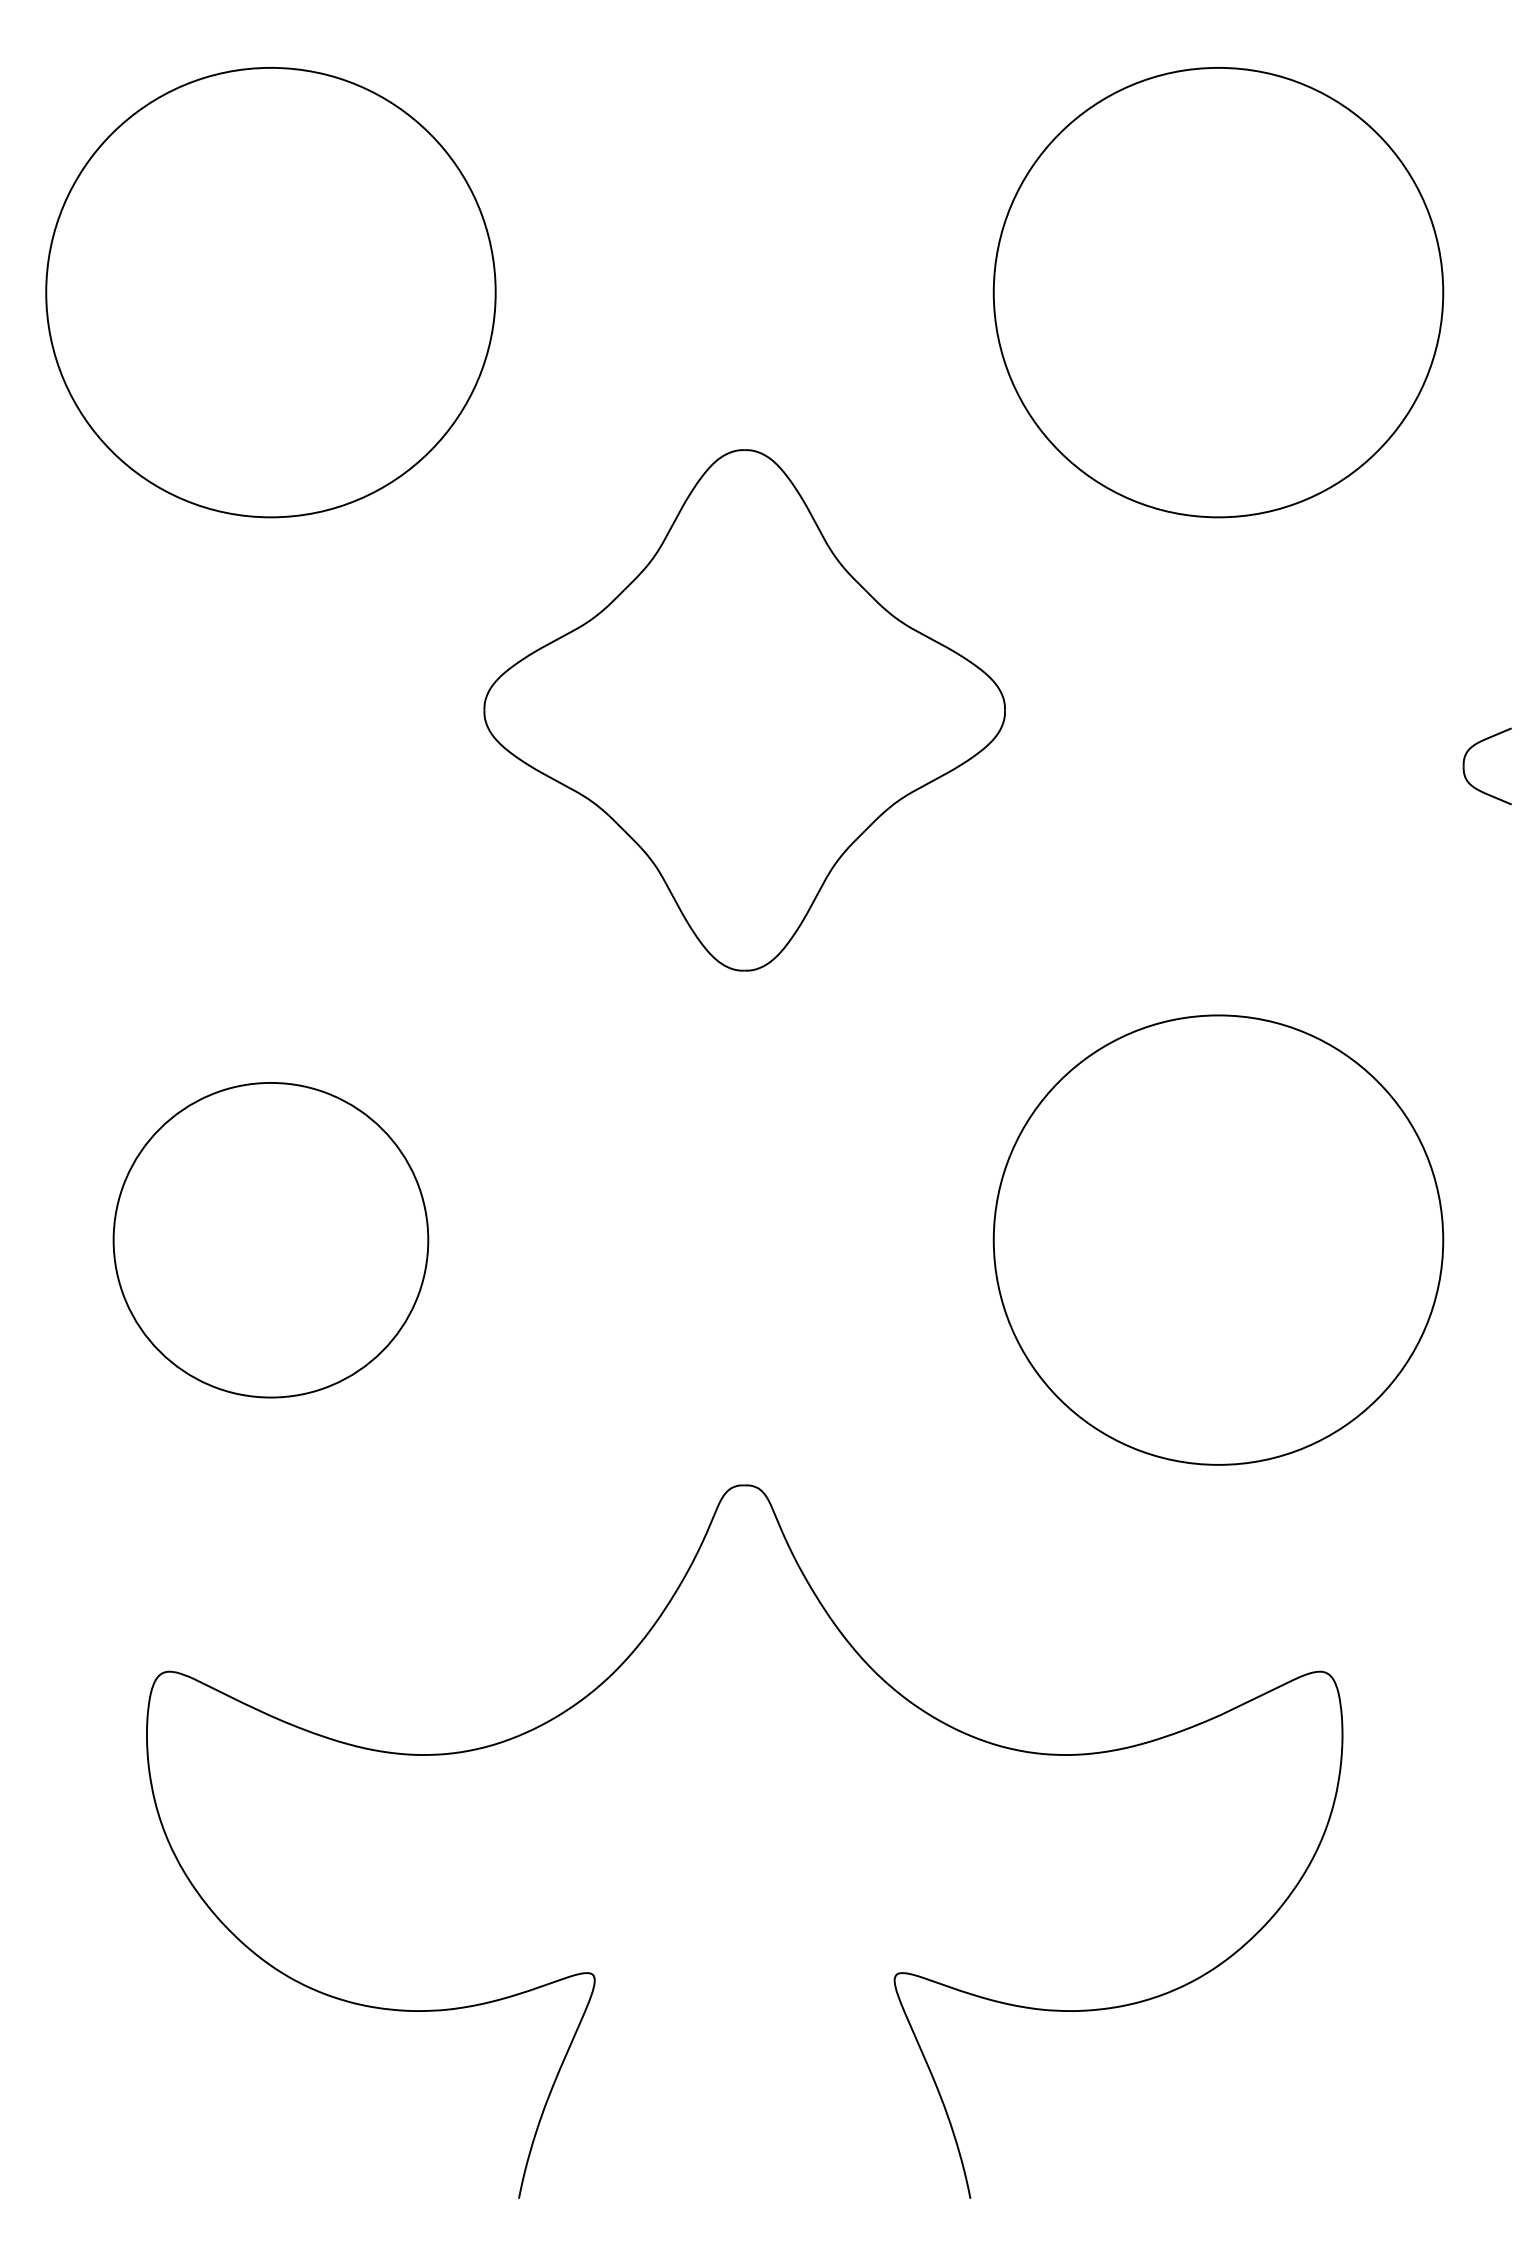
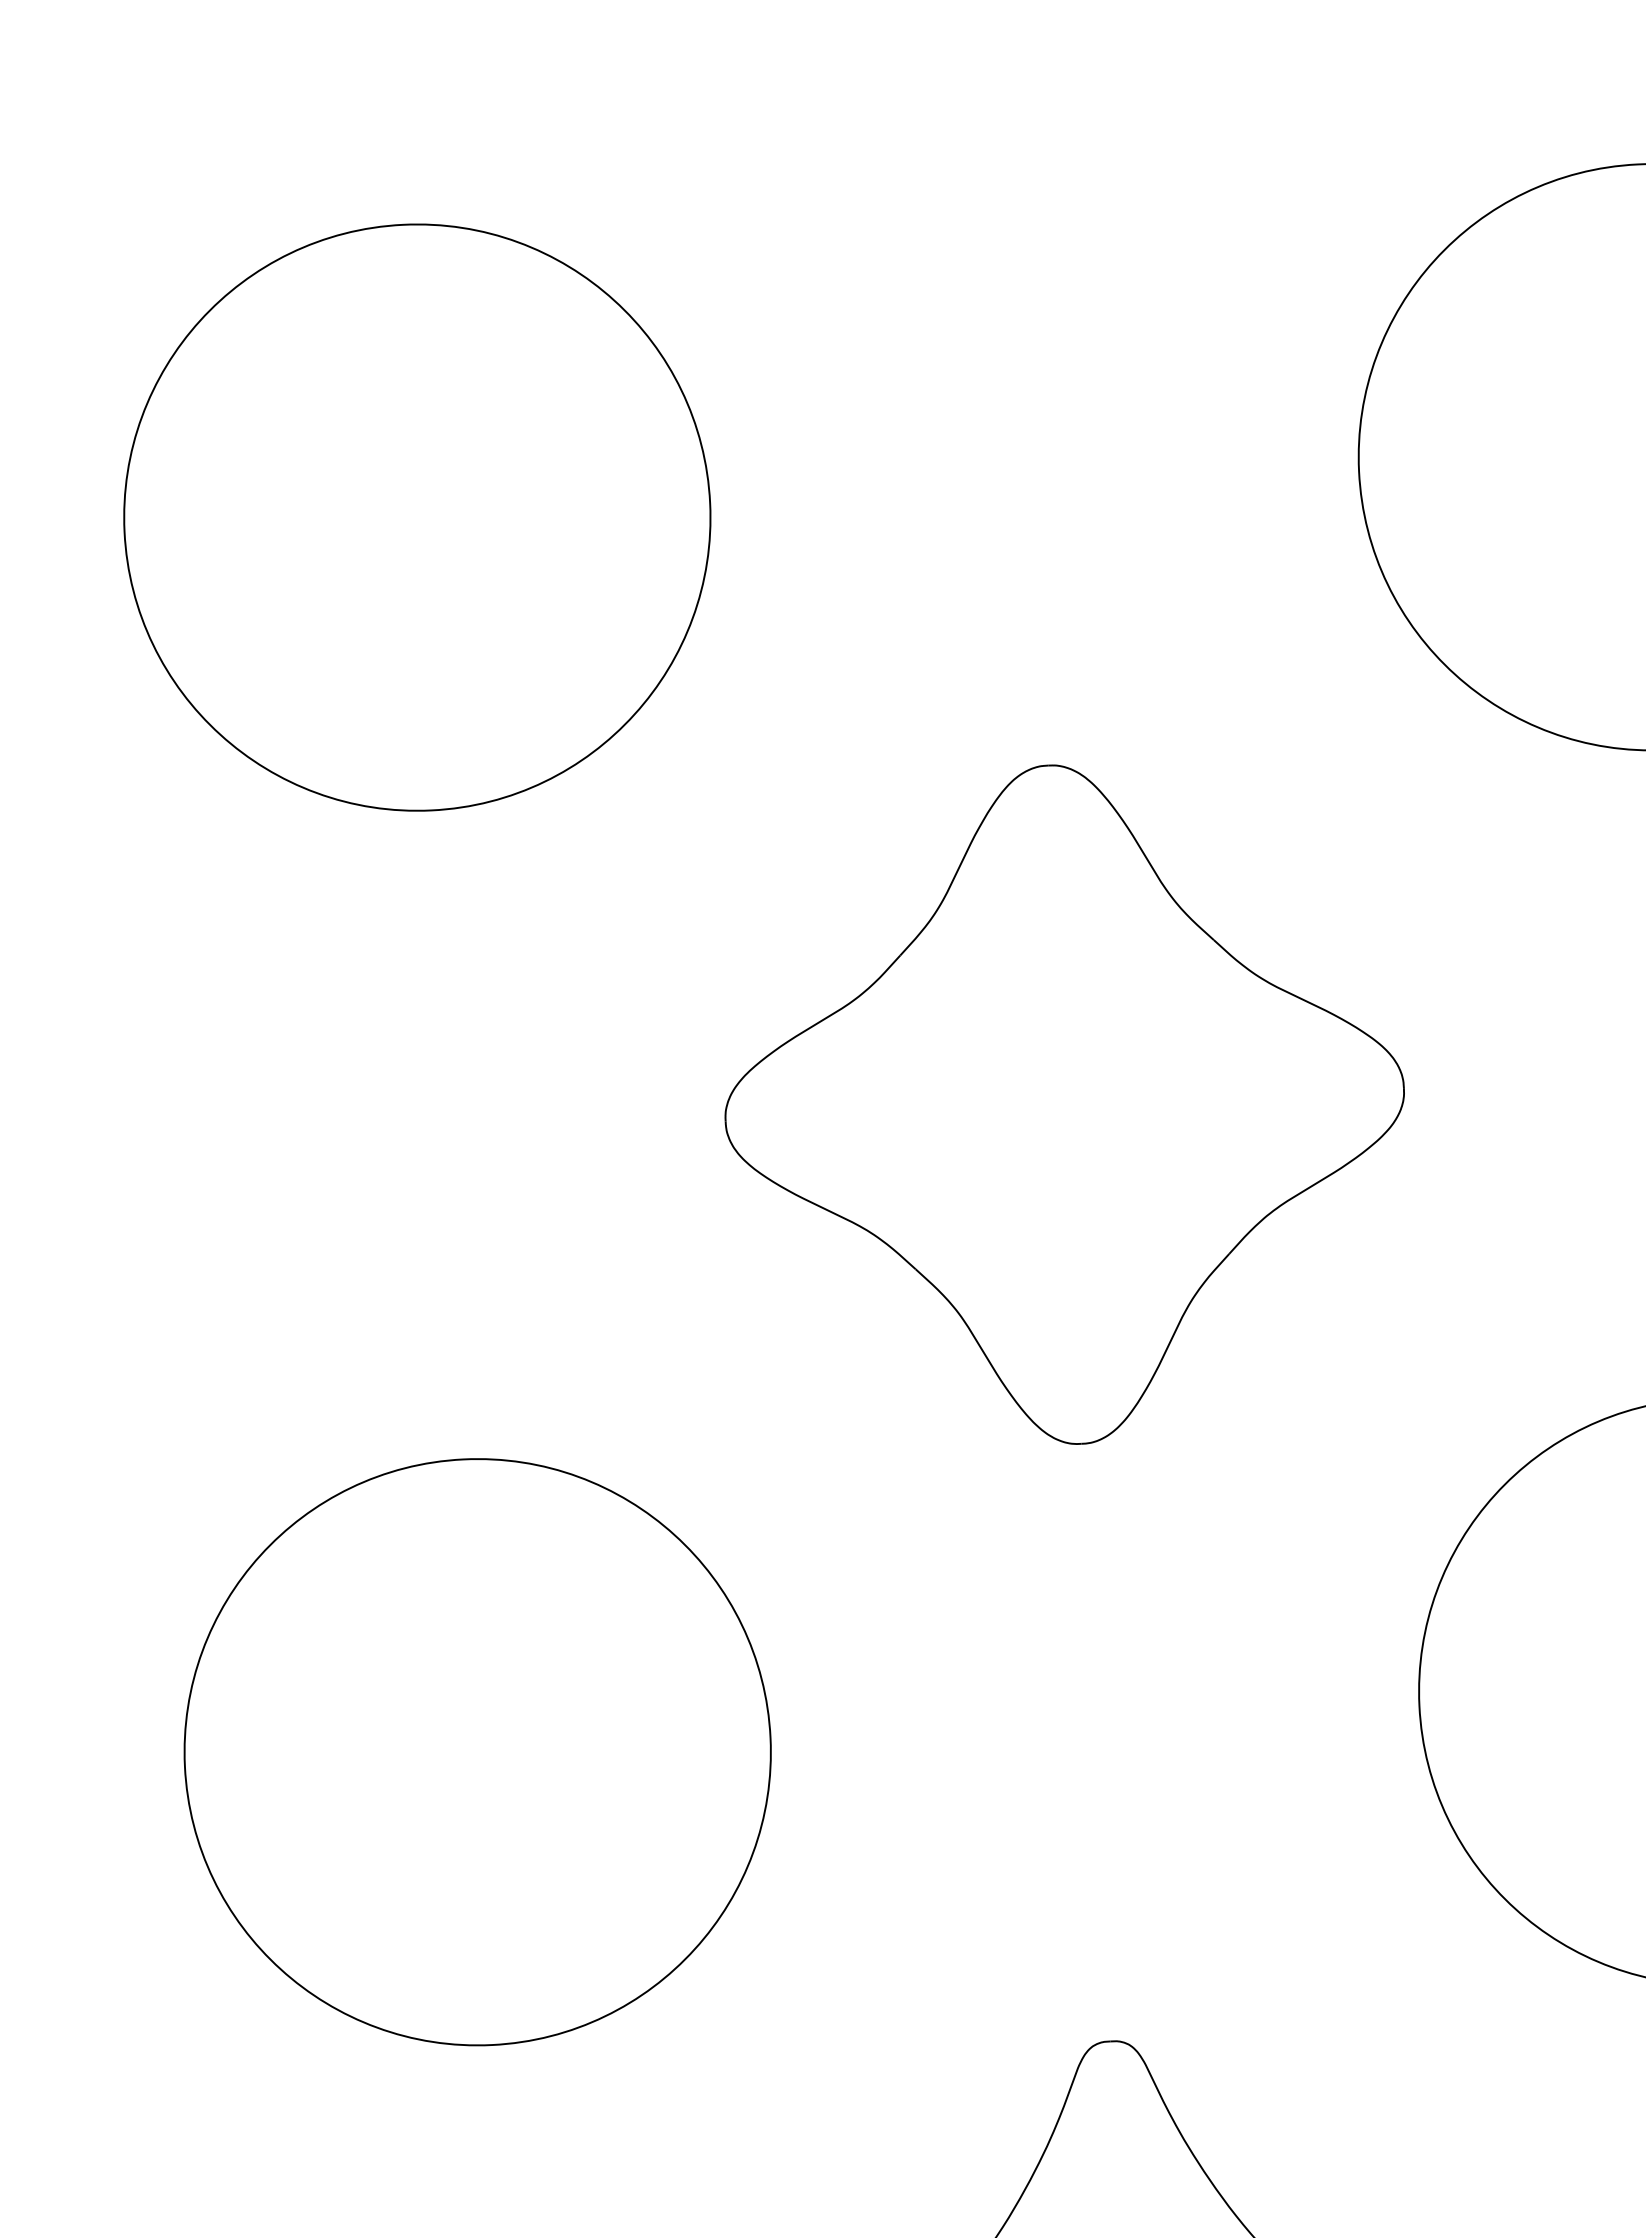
part: (744, 710) -> (1064, 1104), moved
circle: (270, 1239) -> (477, 1751), size x1.43

